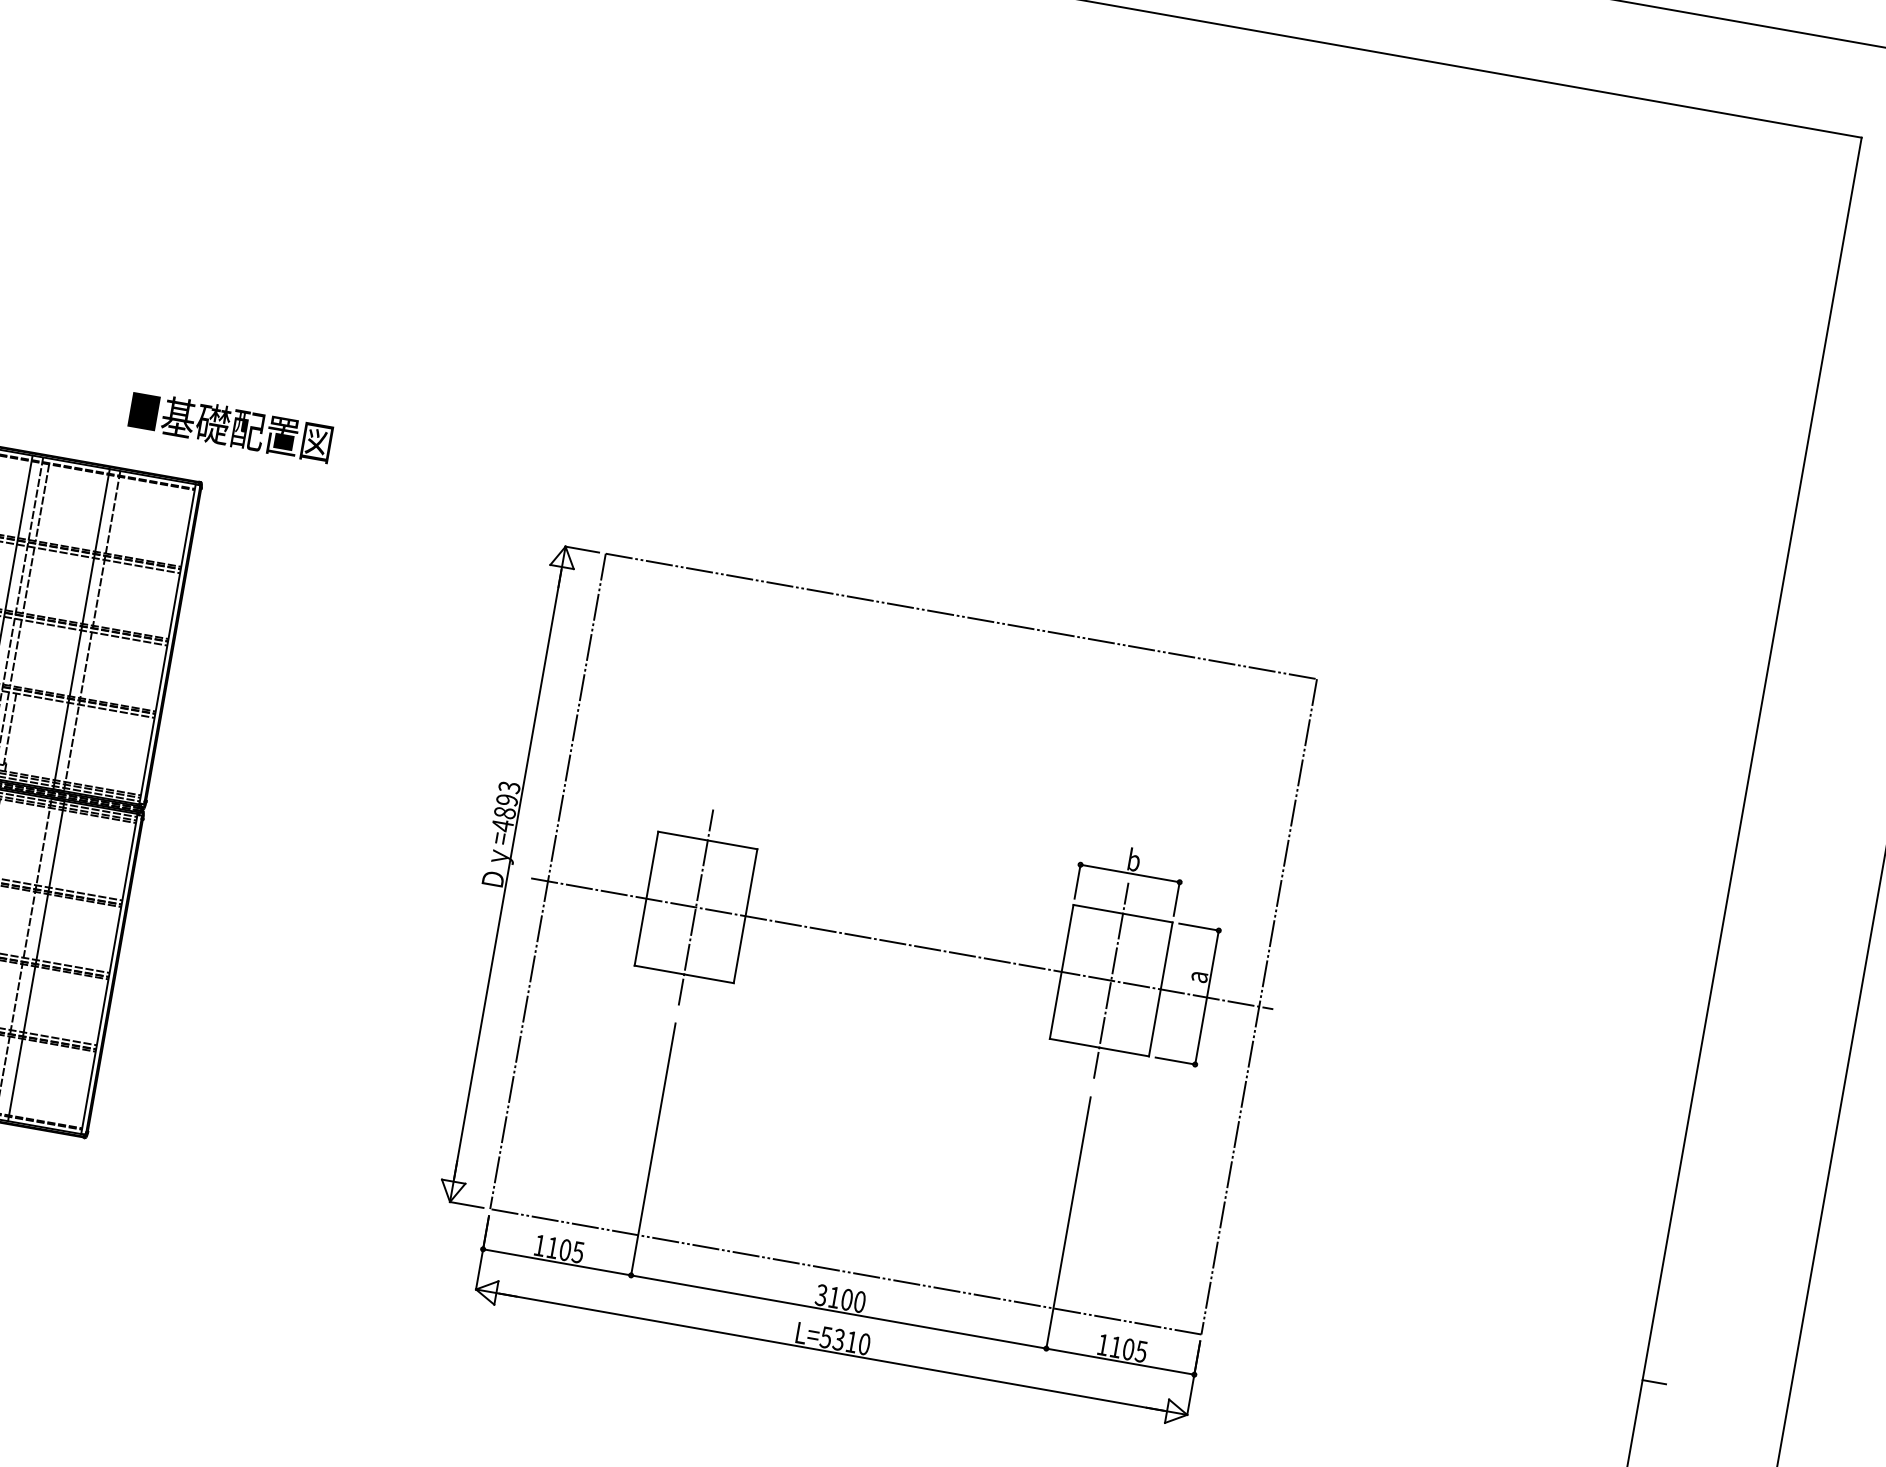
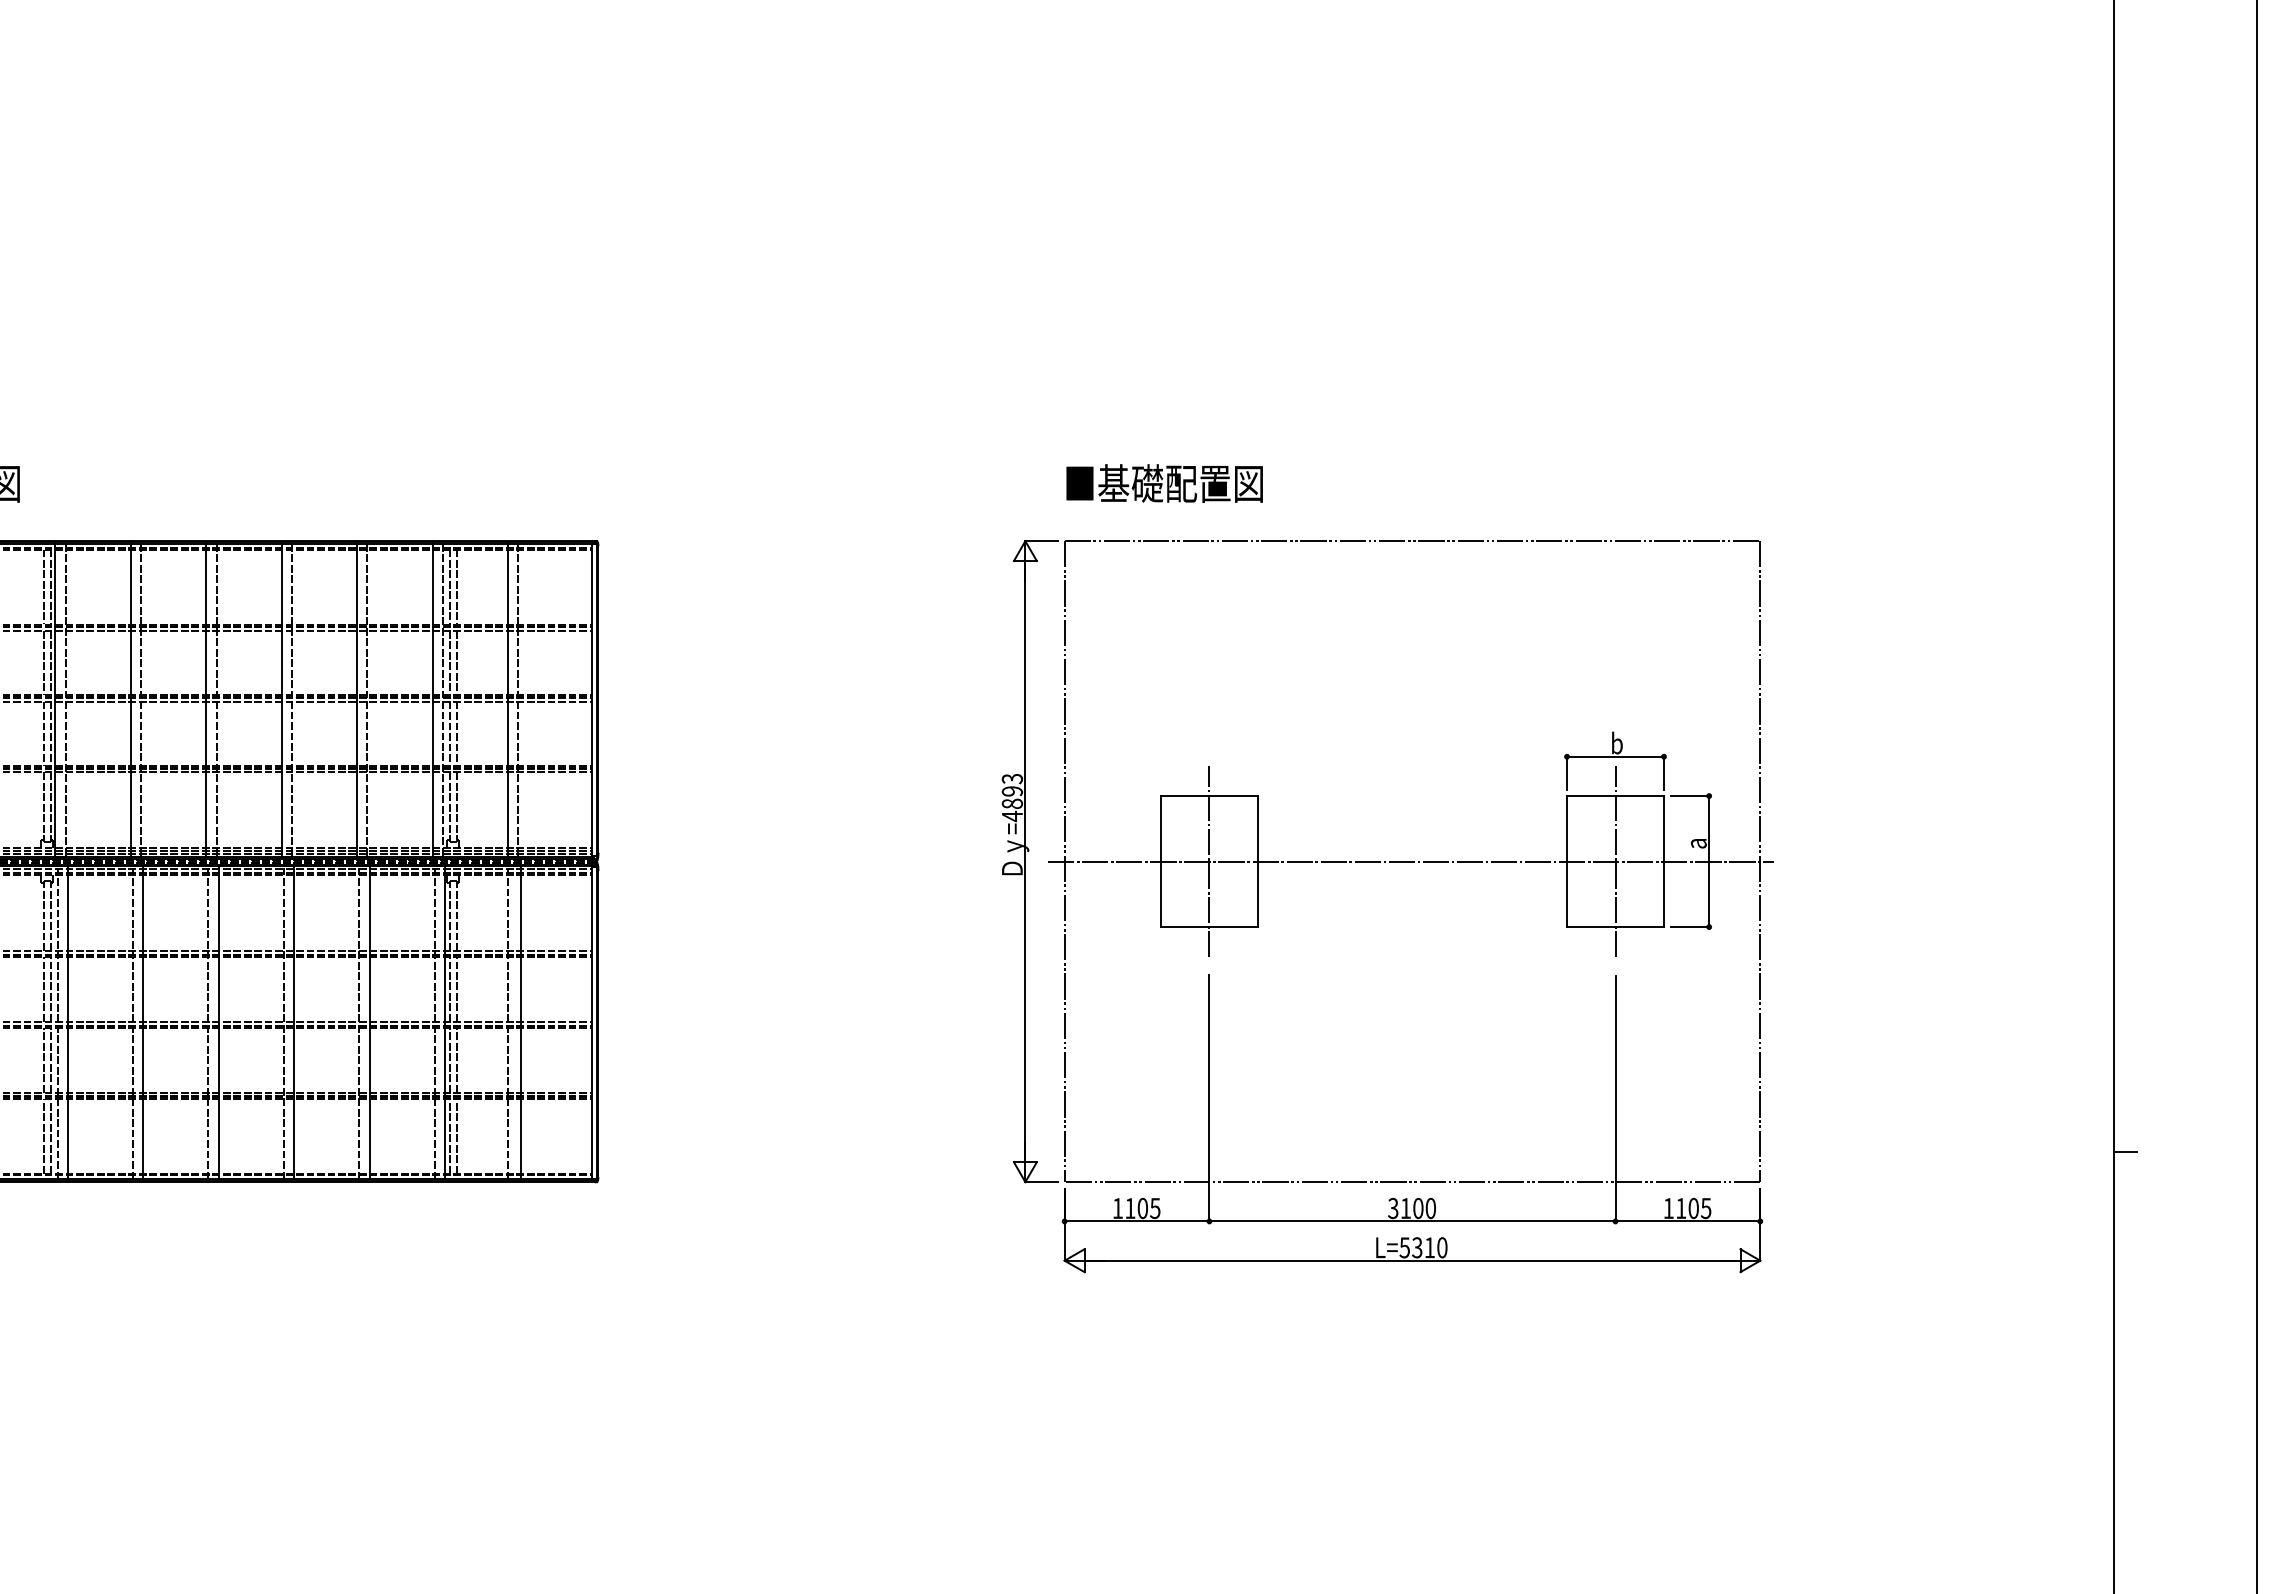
text: (230, 426) -> (1164, 483), moved
line: (49, 503) -> (456, 586), added
line: (35, 581) -> (456, 662), added
line: (22, 653) -> (456, 733), added
part: (875, 940) -> (1385, 862), moved

